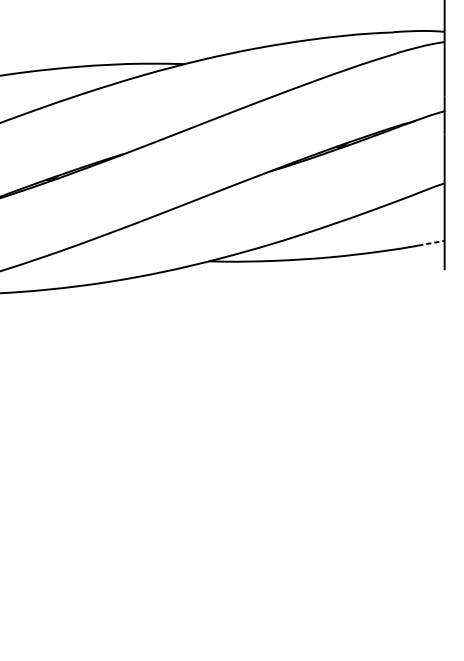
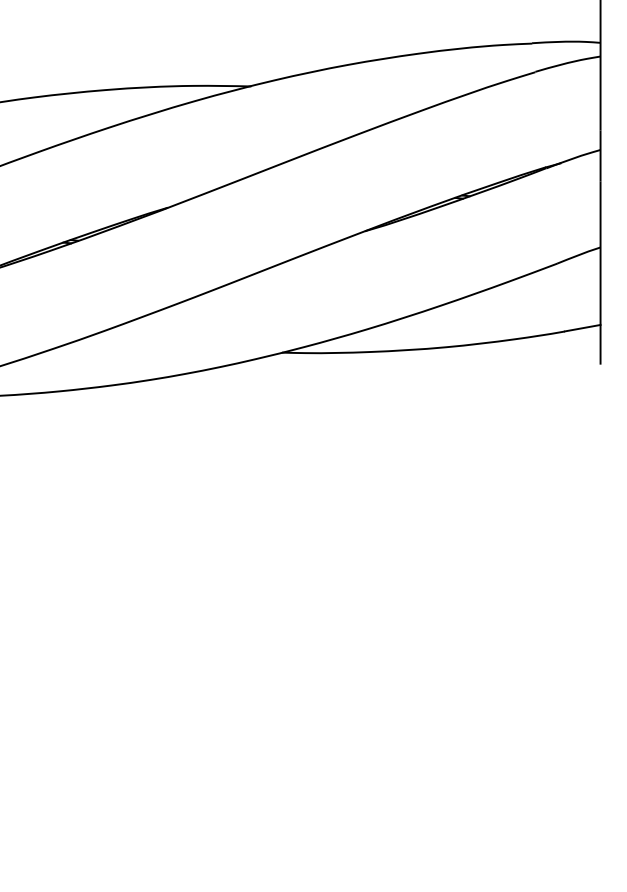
line: (432, 243) -> (583, 328), dashed -> solid

